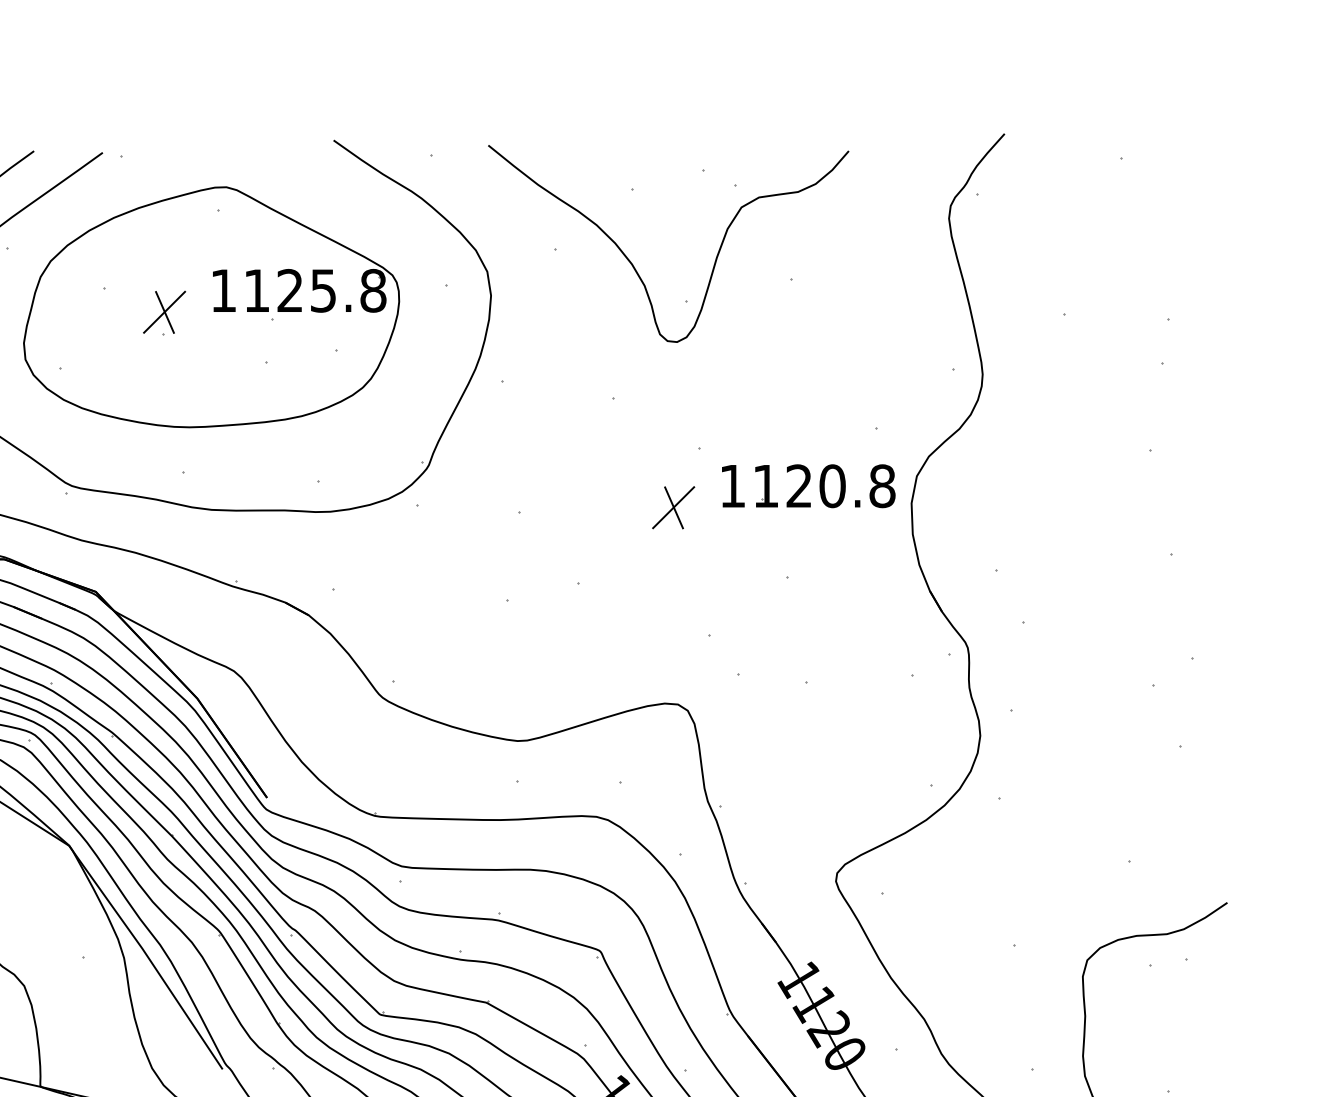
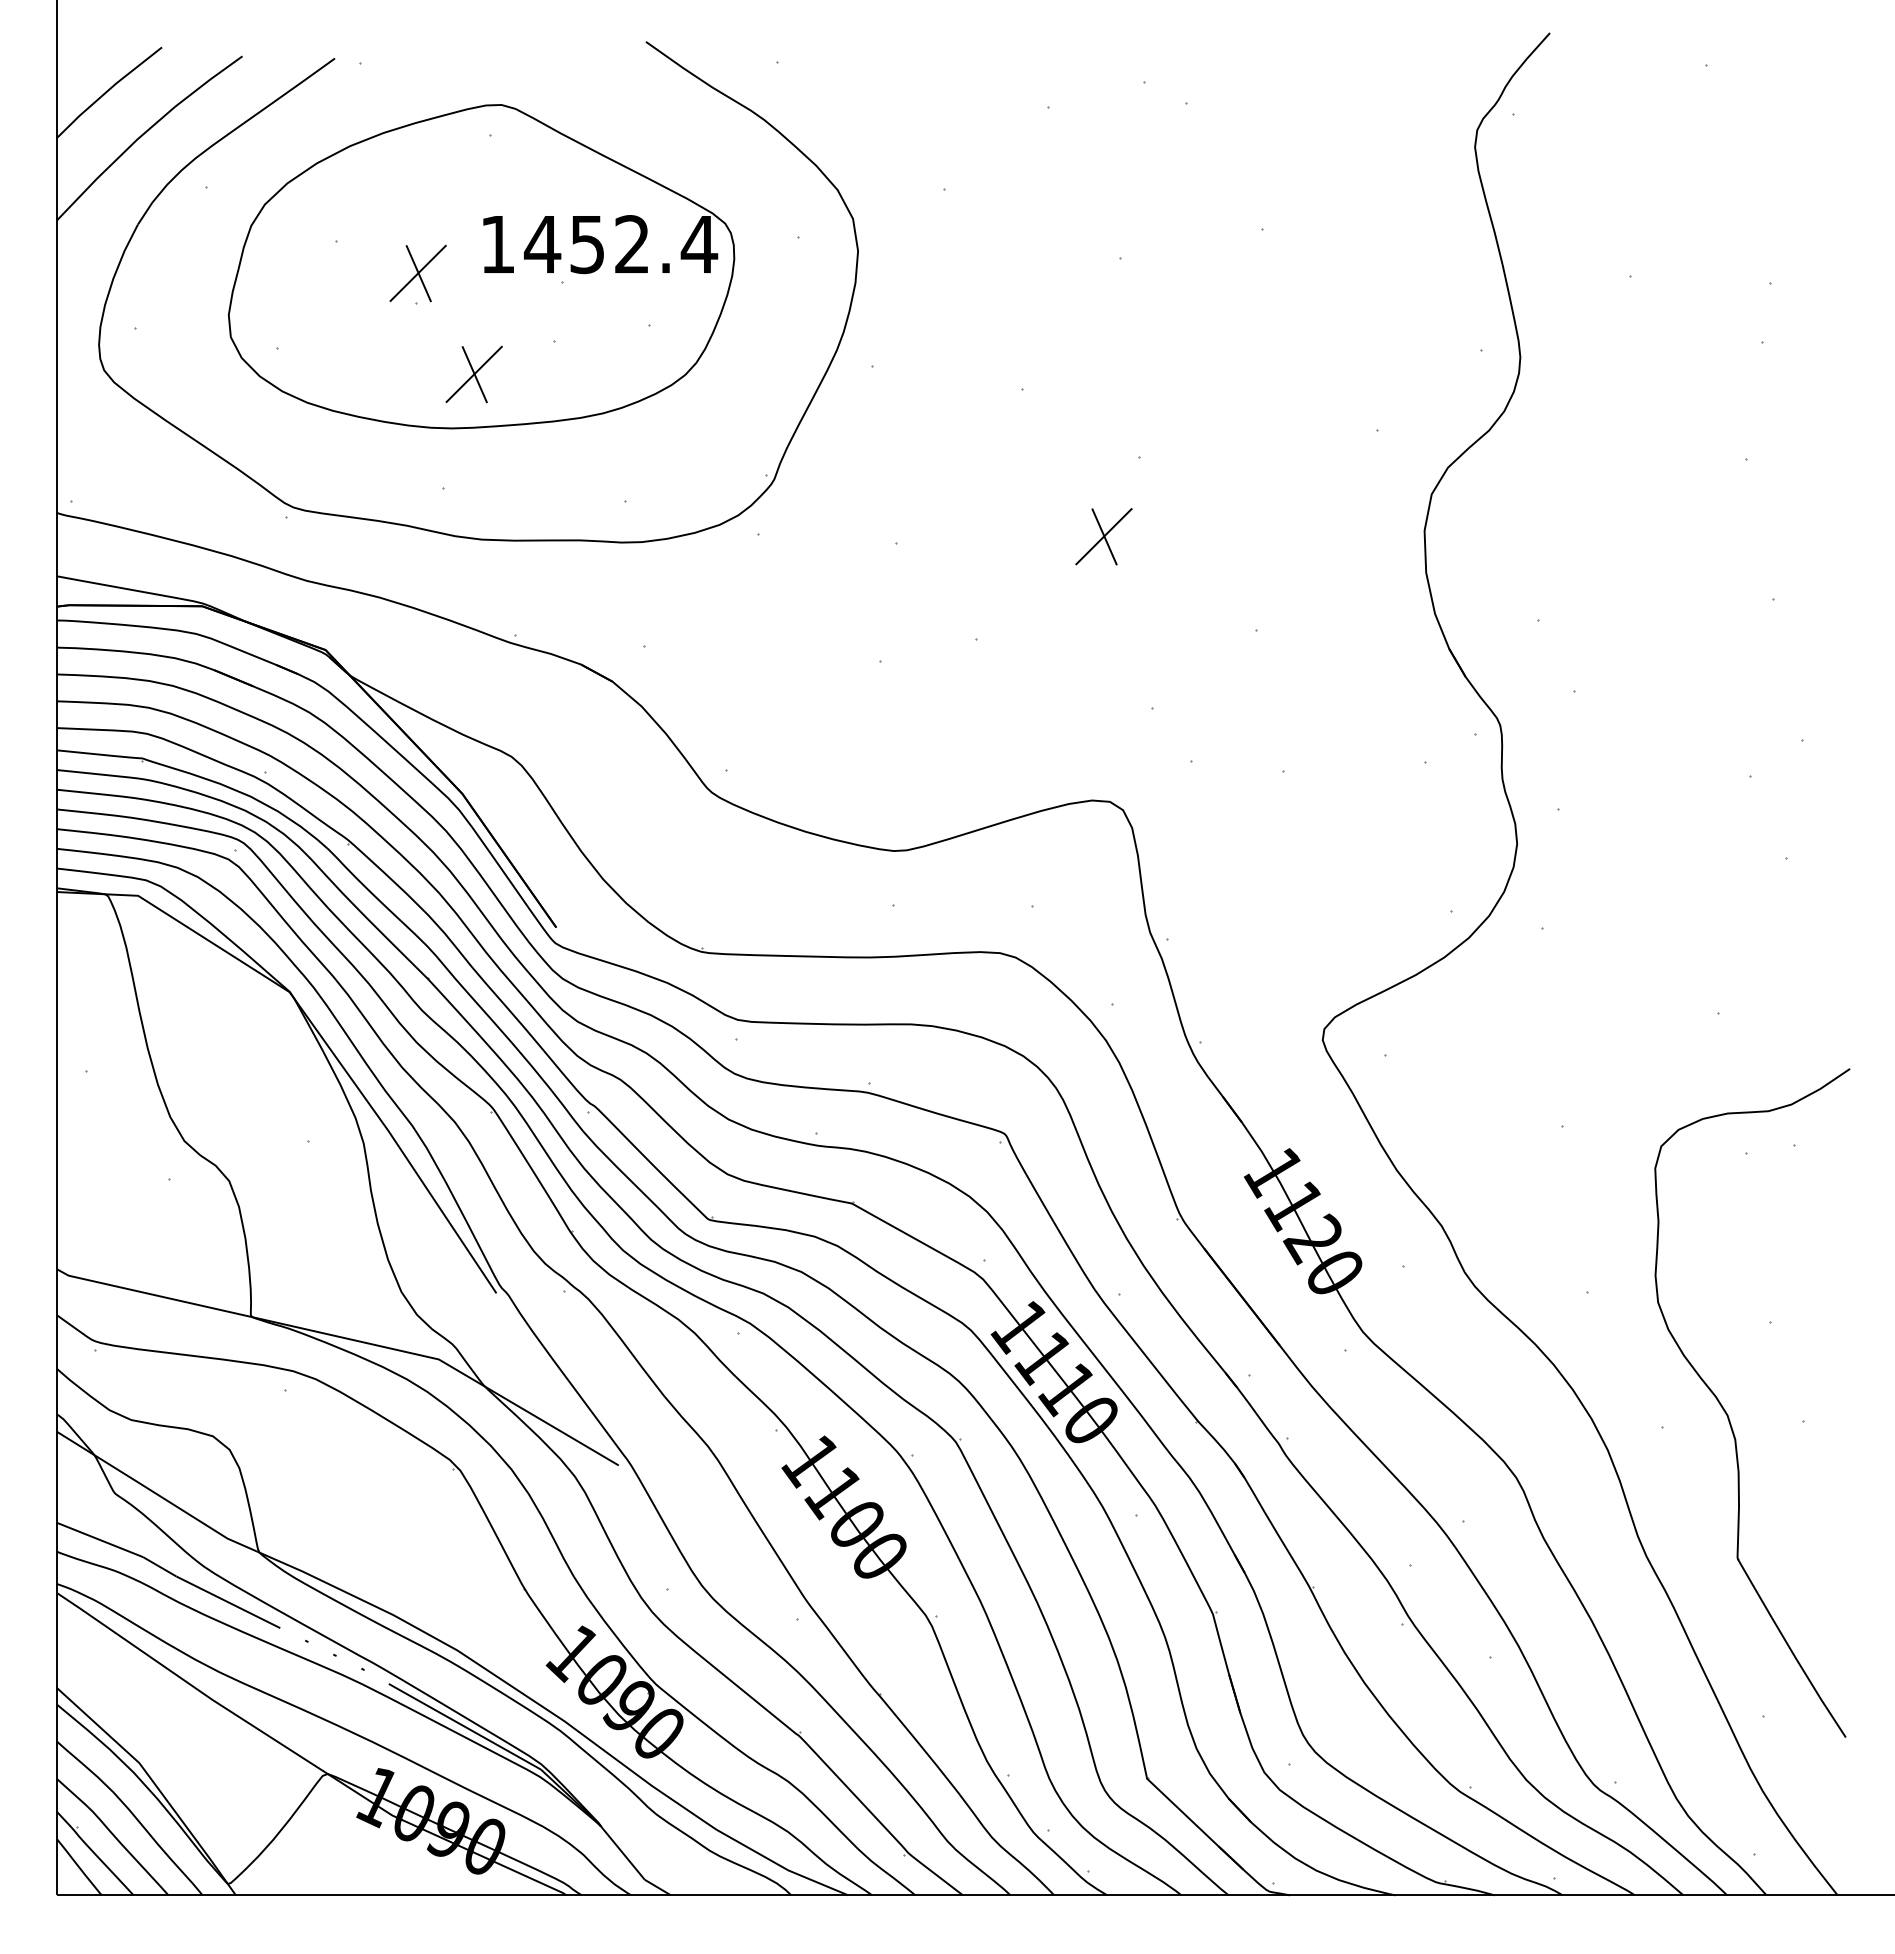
curve: (632, 263) -> (1048, 207), removed
text: (314, 290) -> (620, 244), 1125.8 -> 1452.4
part: (205, 387) -> (473, 374), added
part: (809, 486) -> (1286, 507), removed

